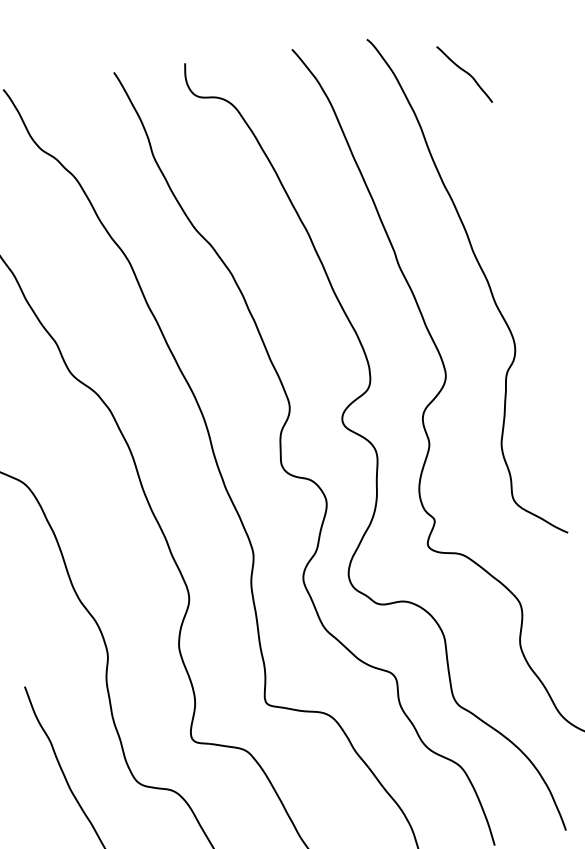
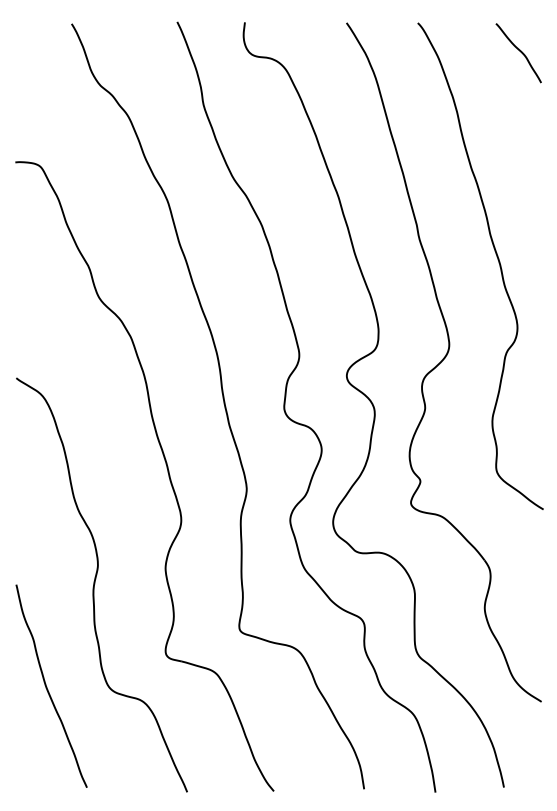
curve: (465, 72) -> (519, 51), moved

